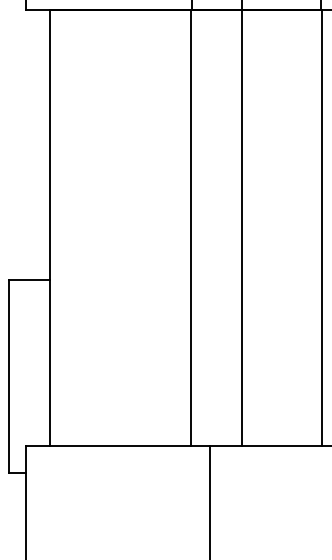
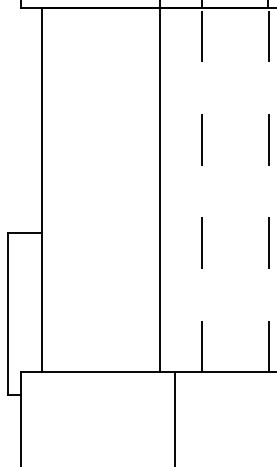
line: (242, 227) -> (202, 189), solid -> dashed
line: (322, 227) -> (269, 189), solid -> dashed

